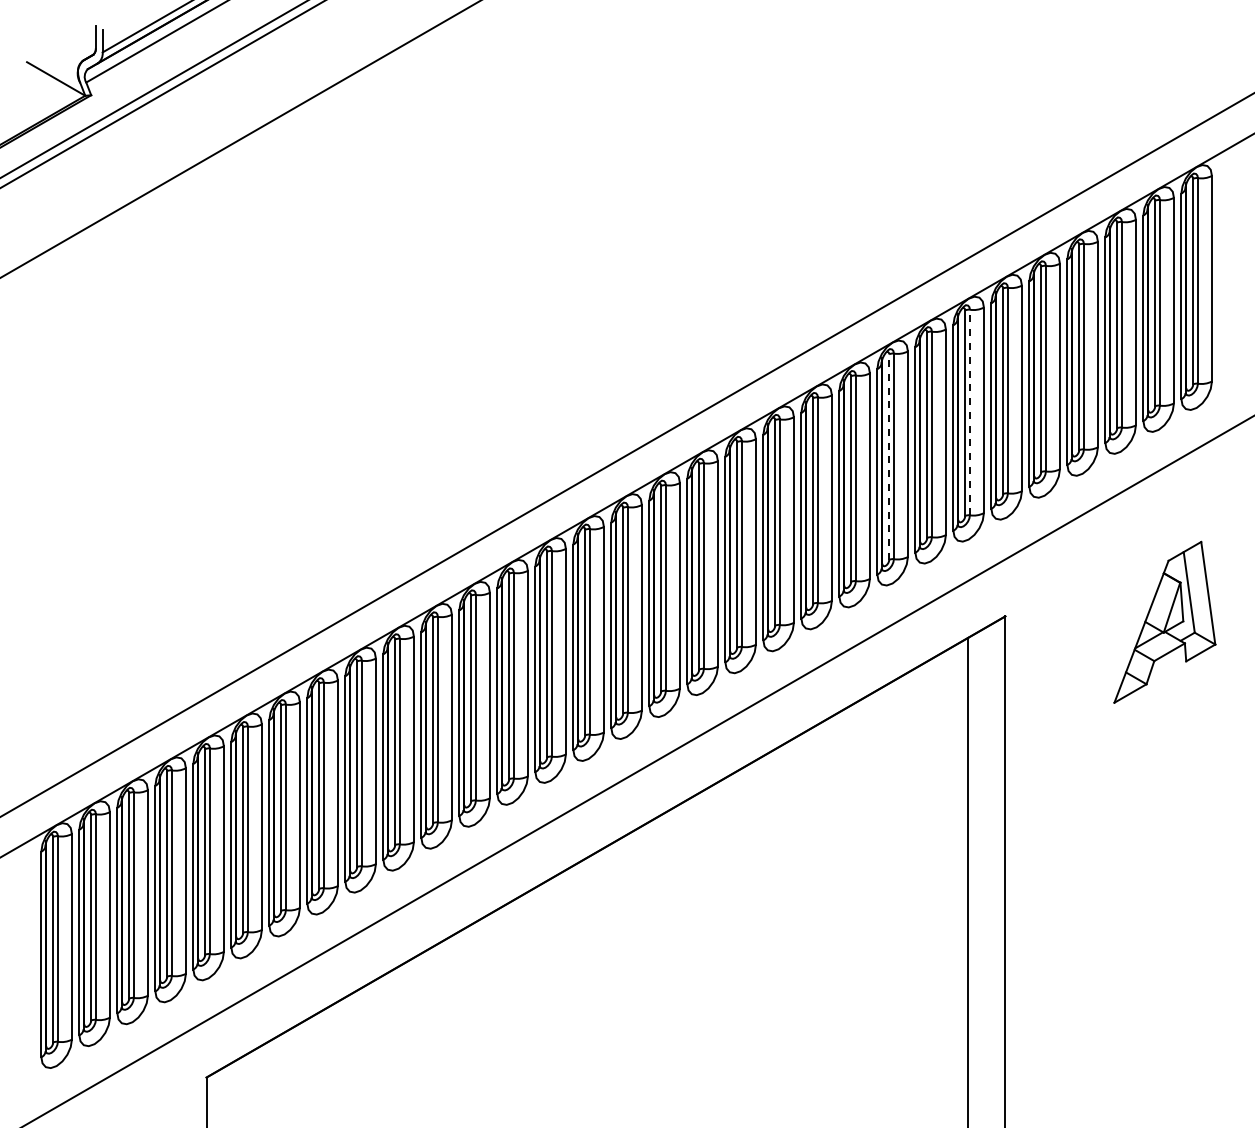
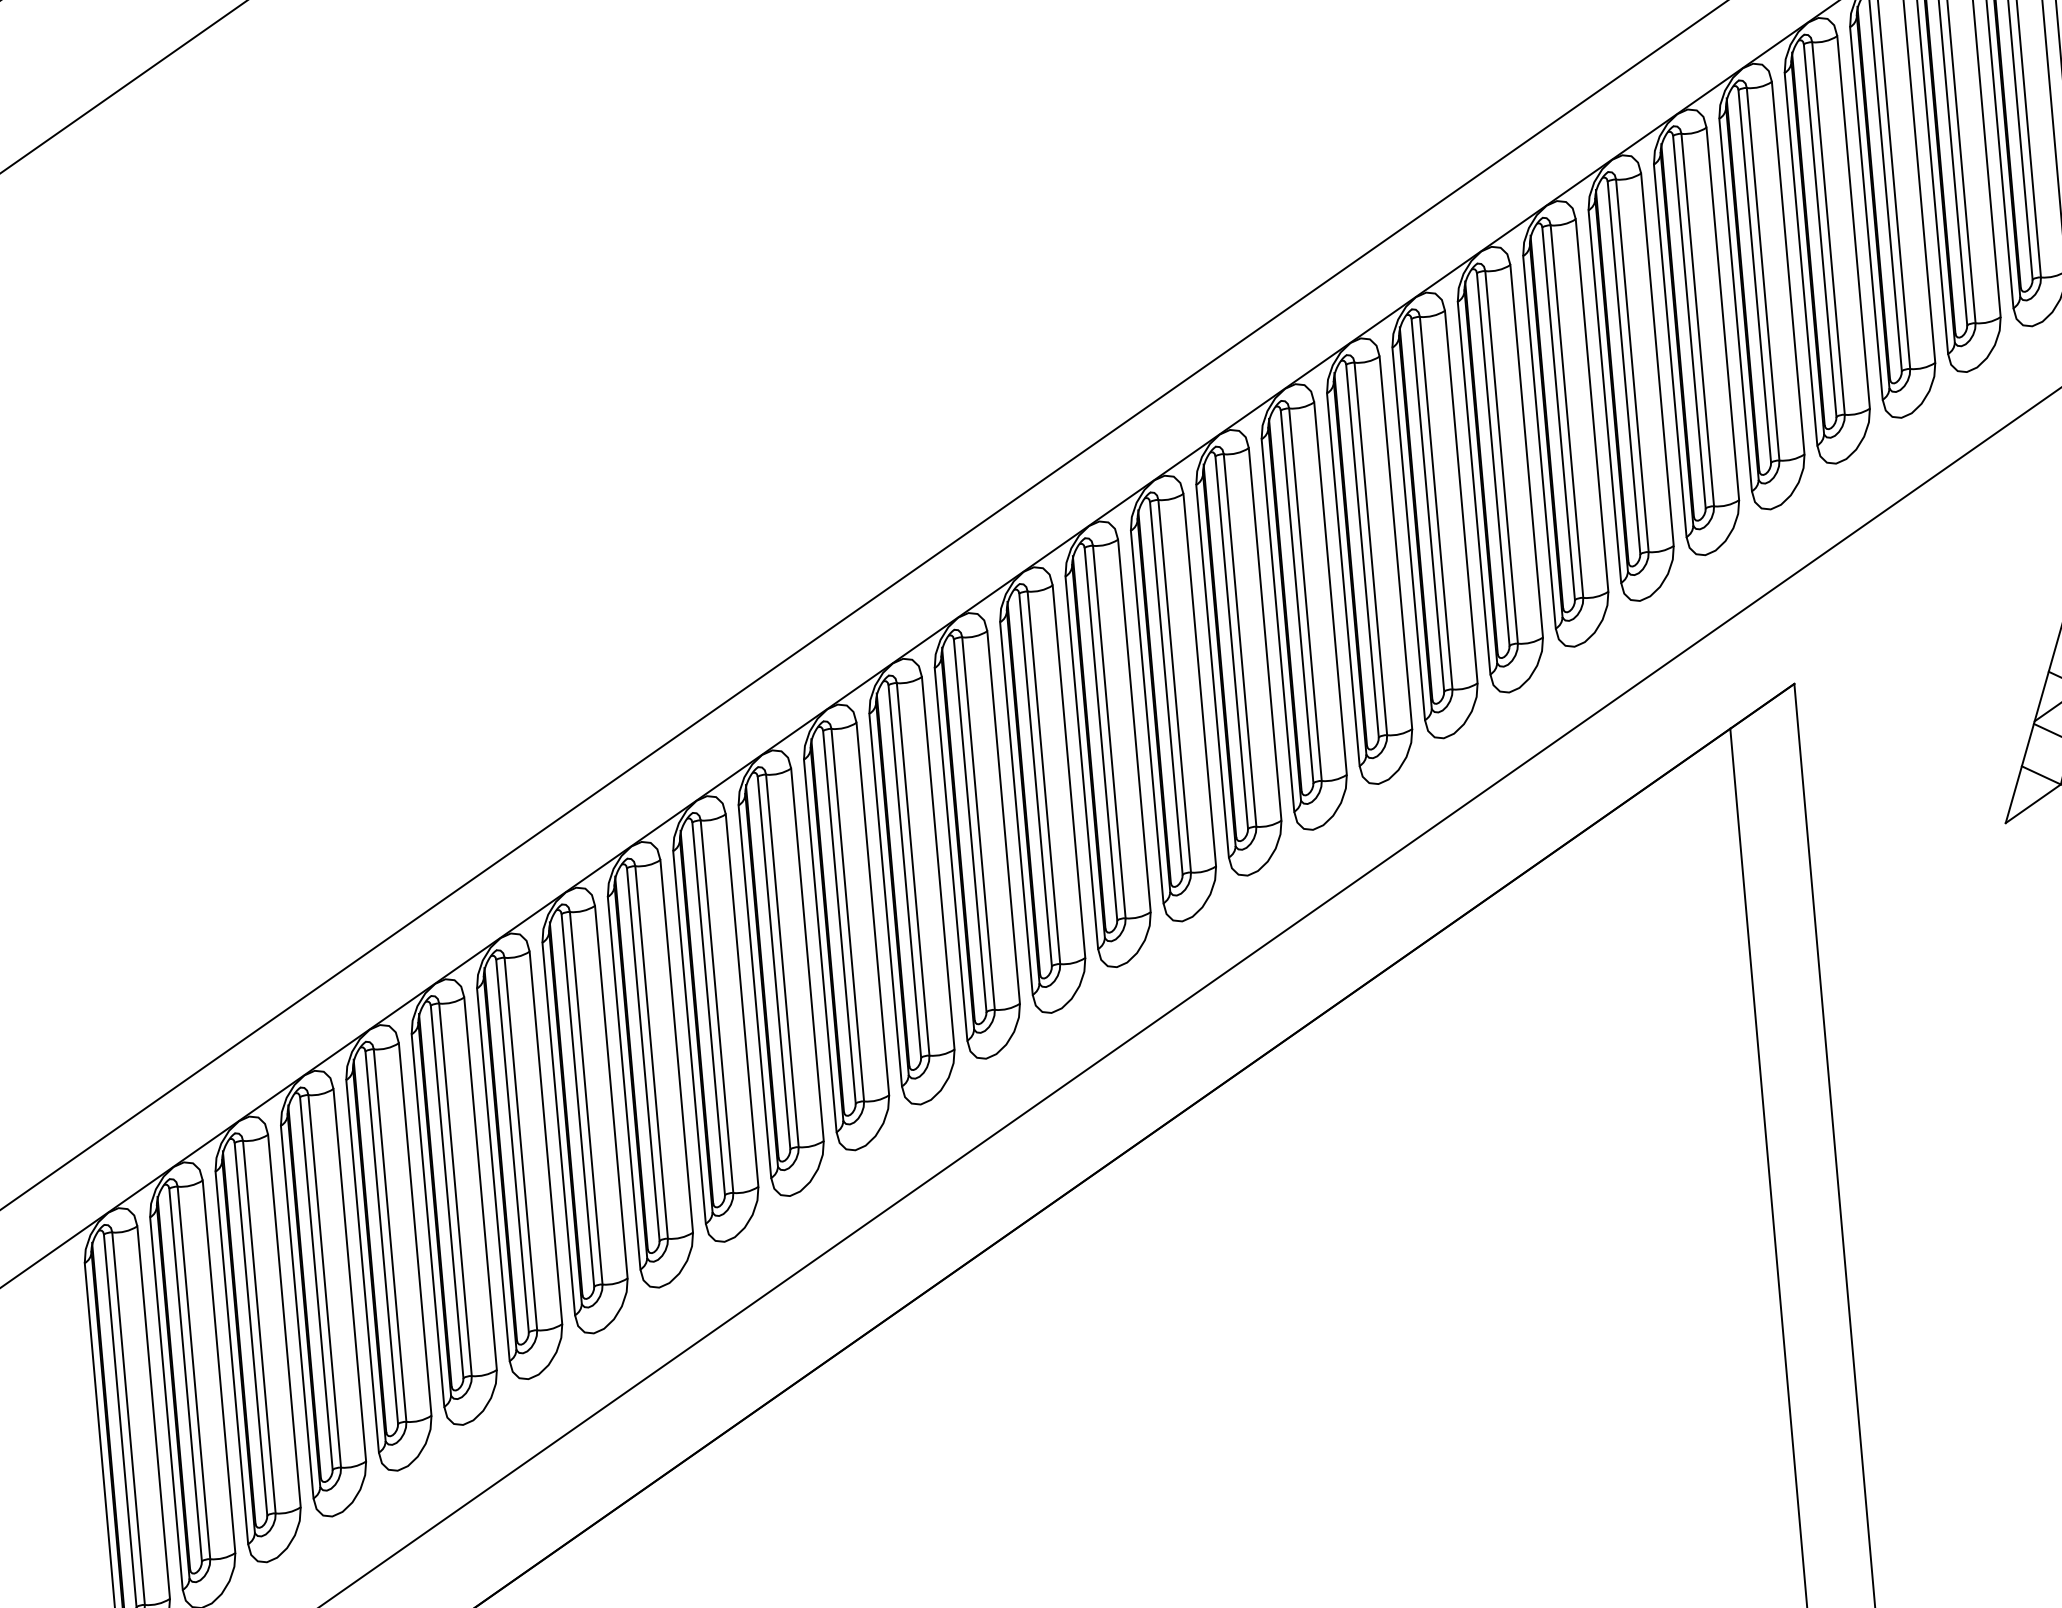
line: (969, 412) -> (1697, 320), dashed -> solid
line: (889, 457) -> (1559, 414), dashed -> solid

